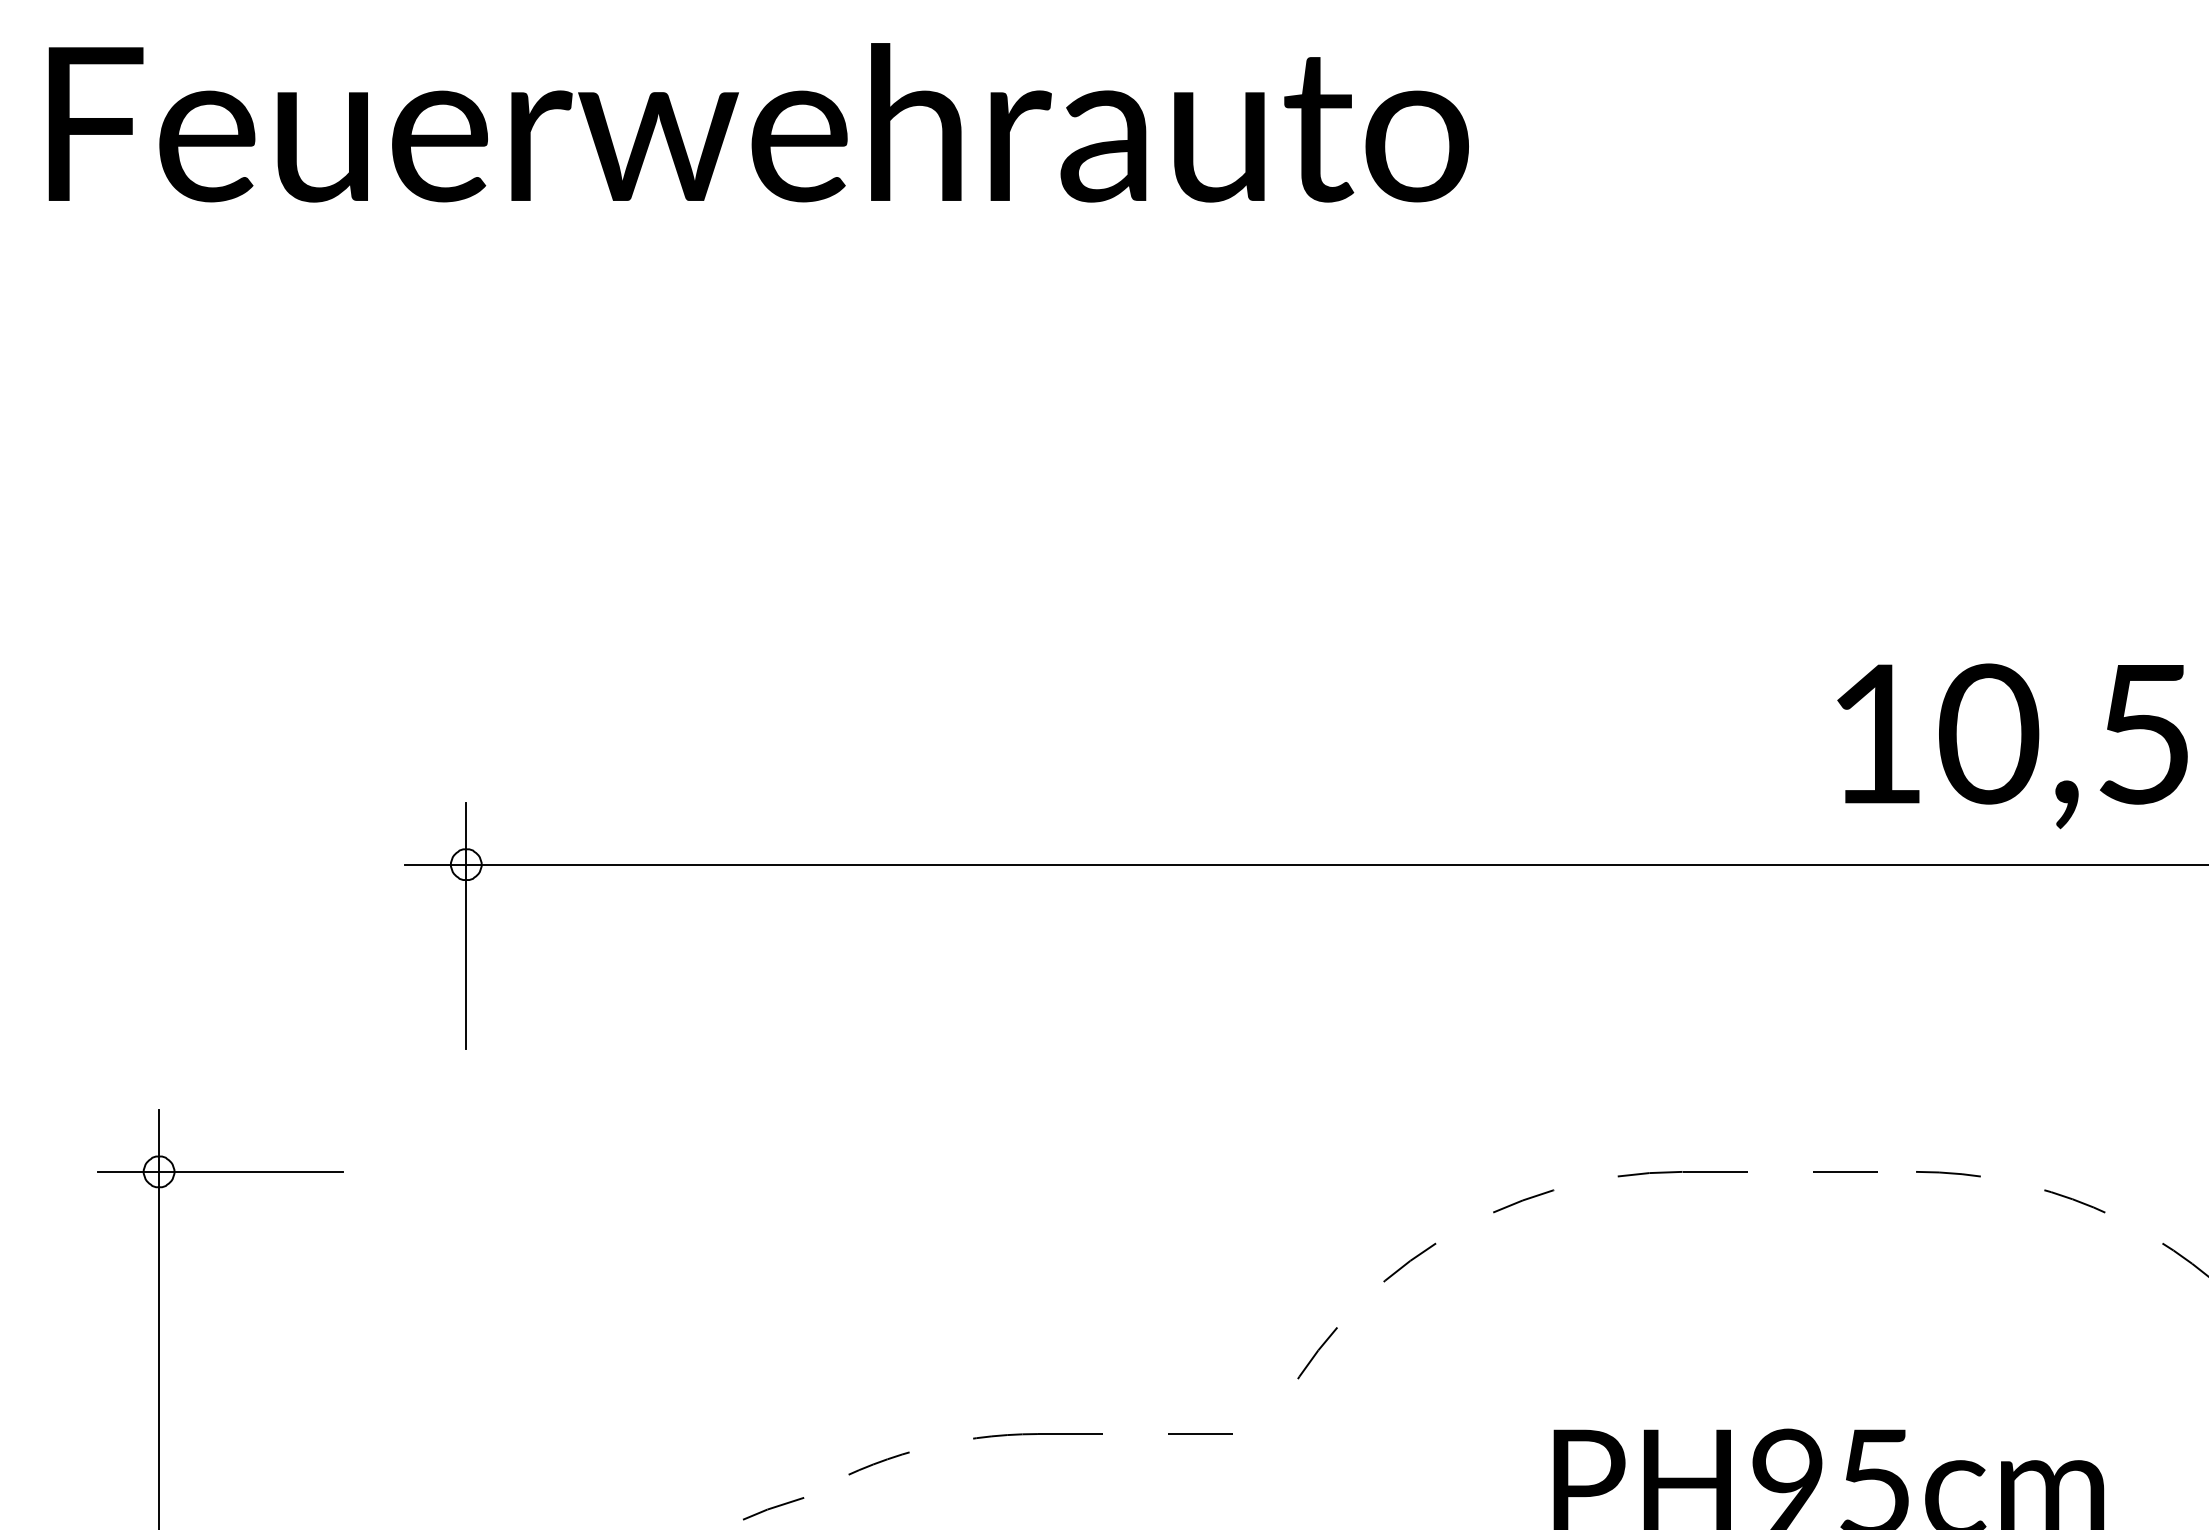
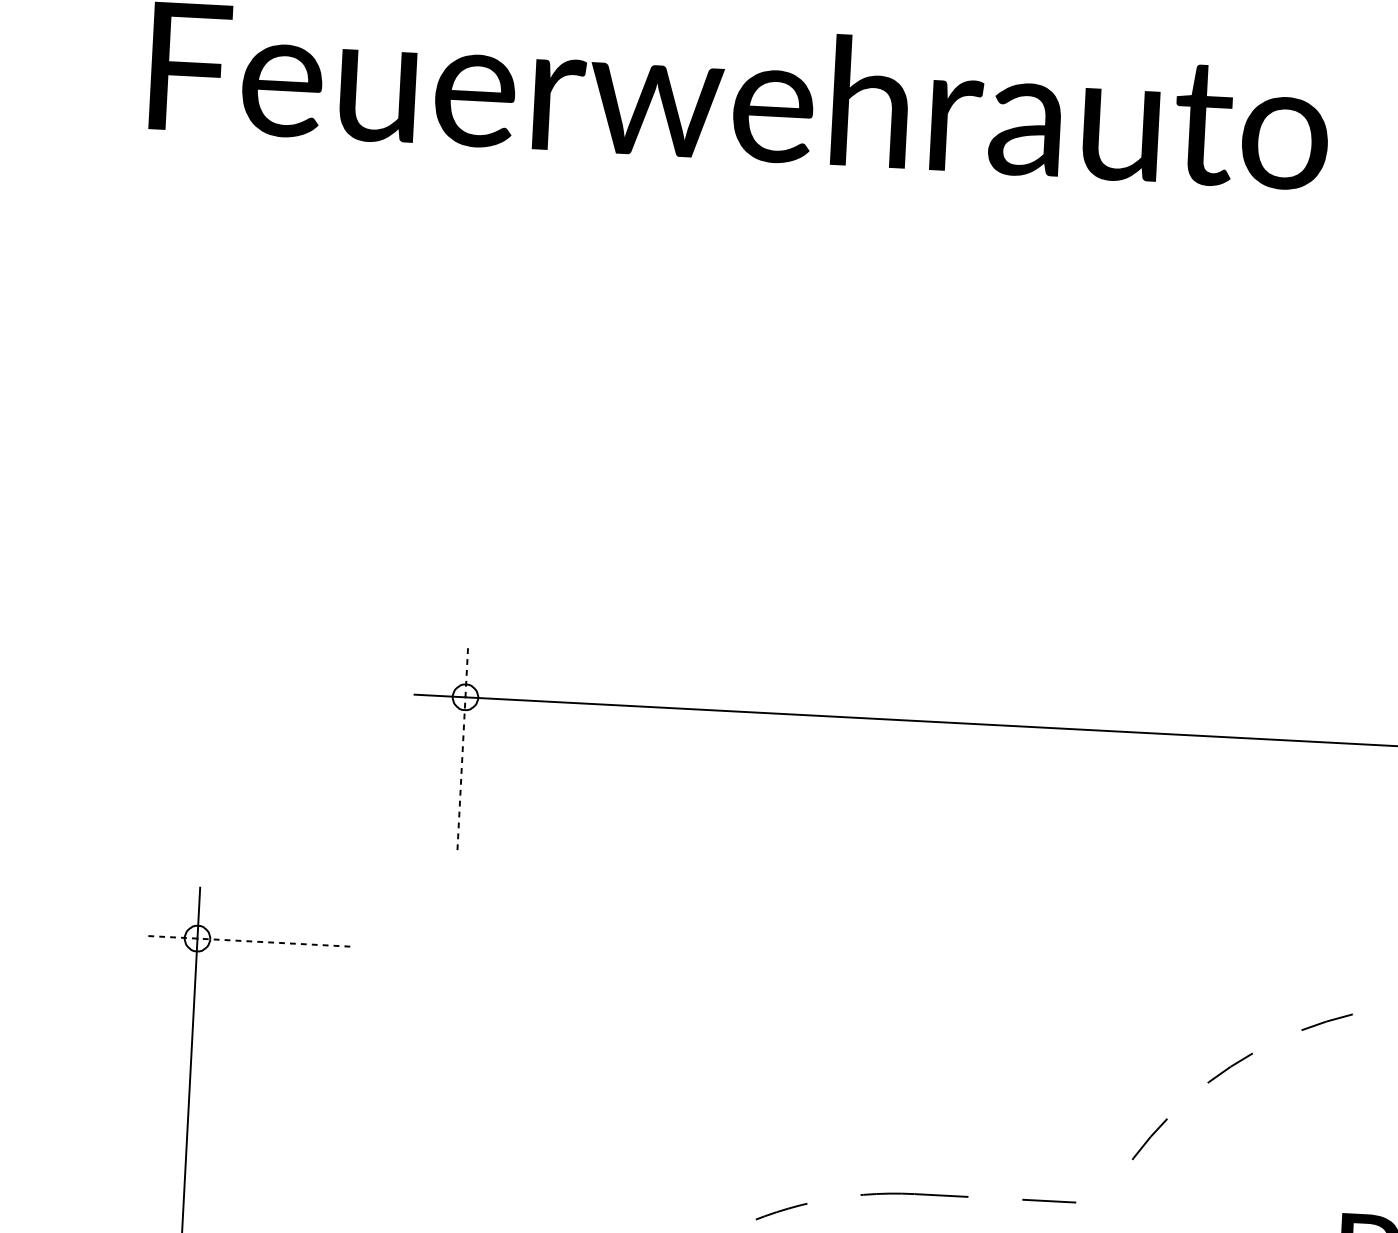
line: (466, 926) -> (462, 748), solid -> dashed
line: (220, 1171) -> (248, 940), solid -> dashed

